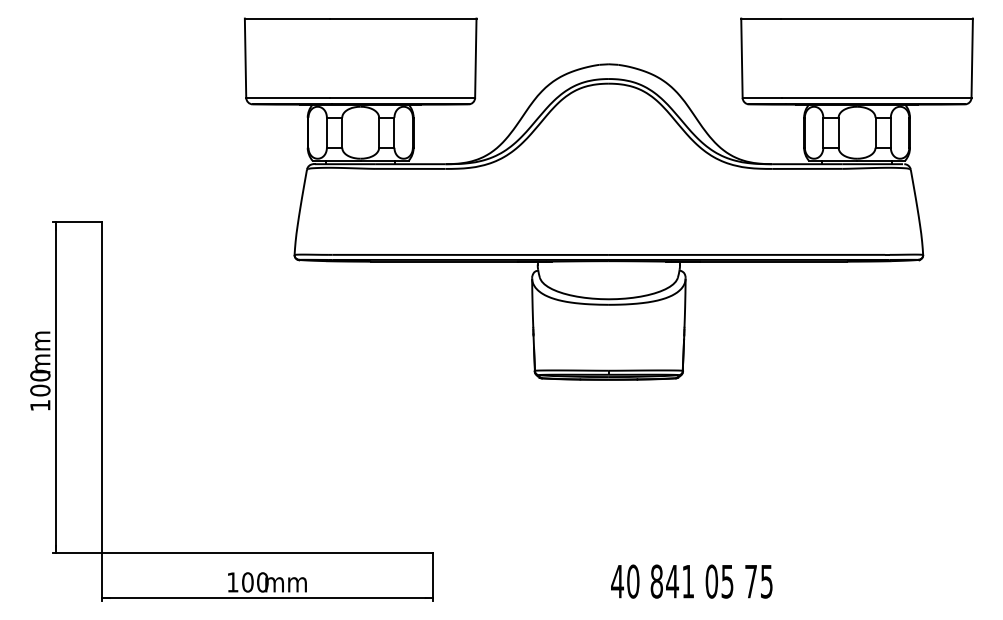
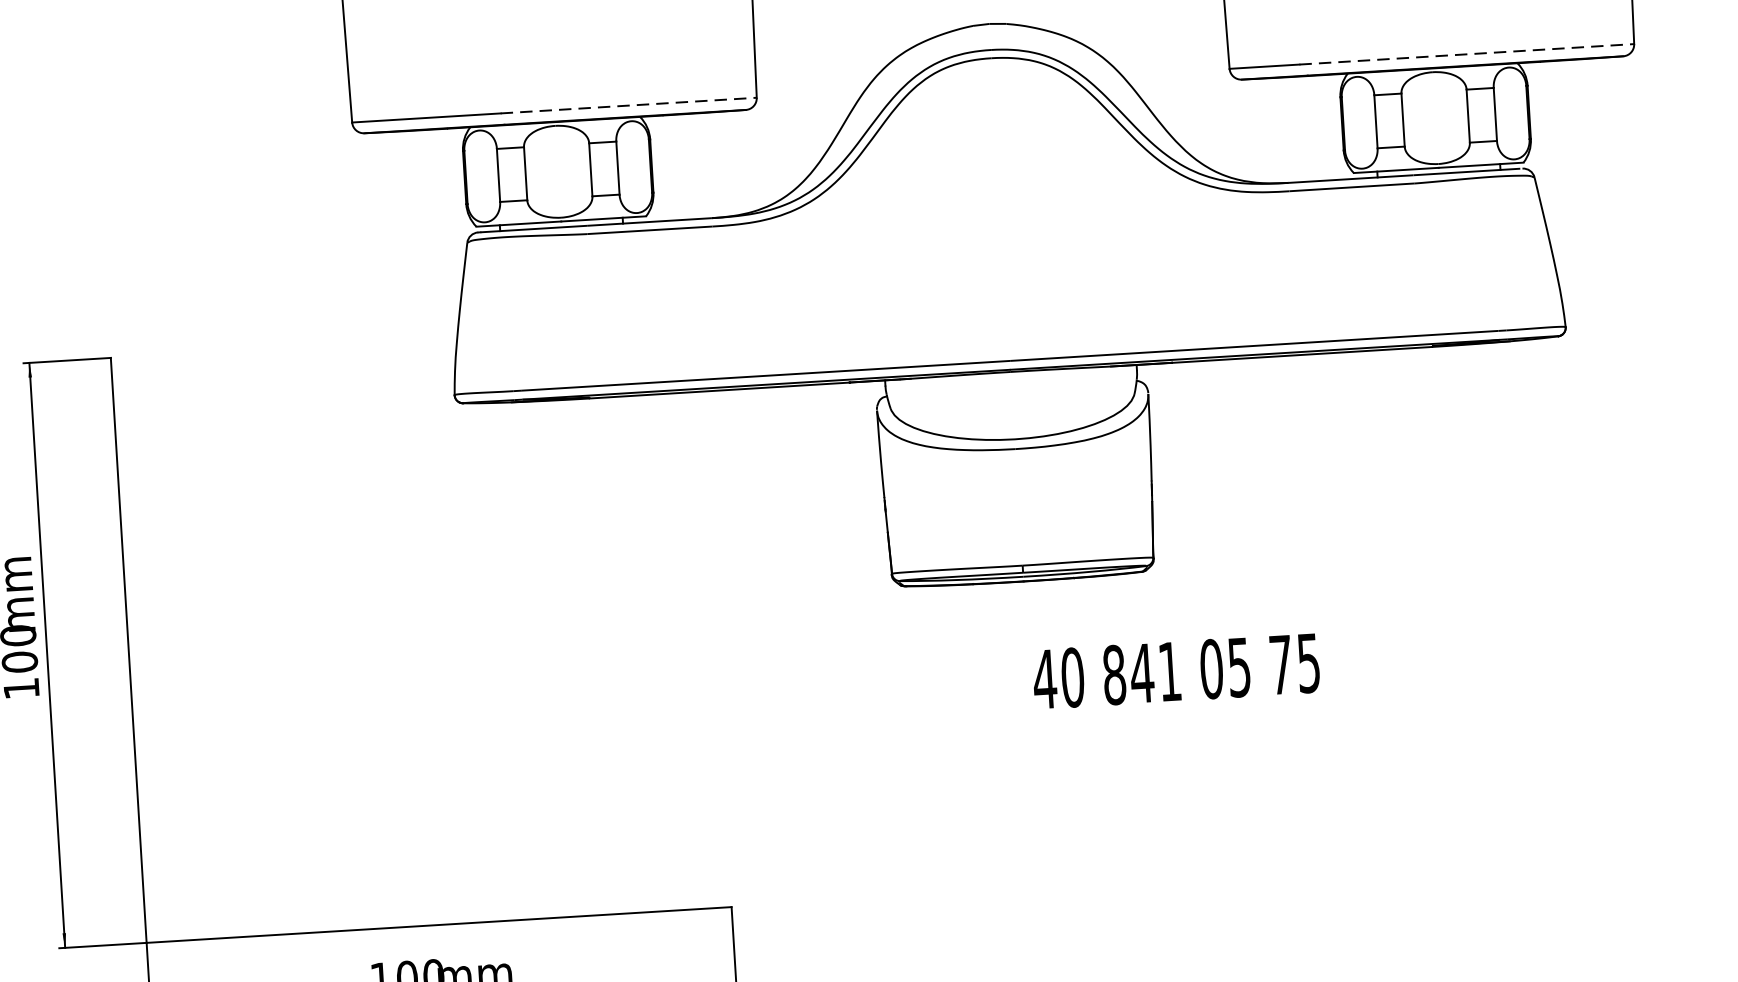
line: (403, 97) -> (630, 104), solid -> dashed
line: (876, 97) -> (1466, 53), solid -> dashed
text: (691, 581) -> (1175, 671), moved

